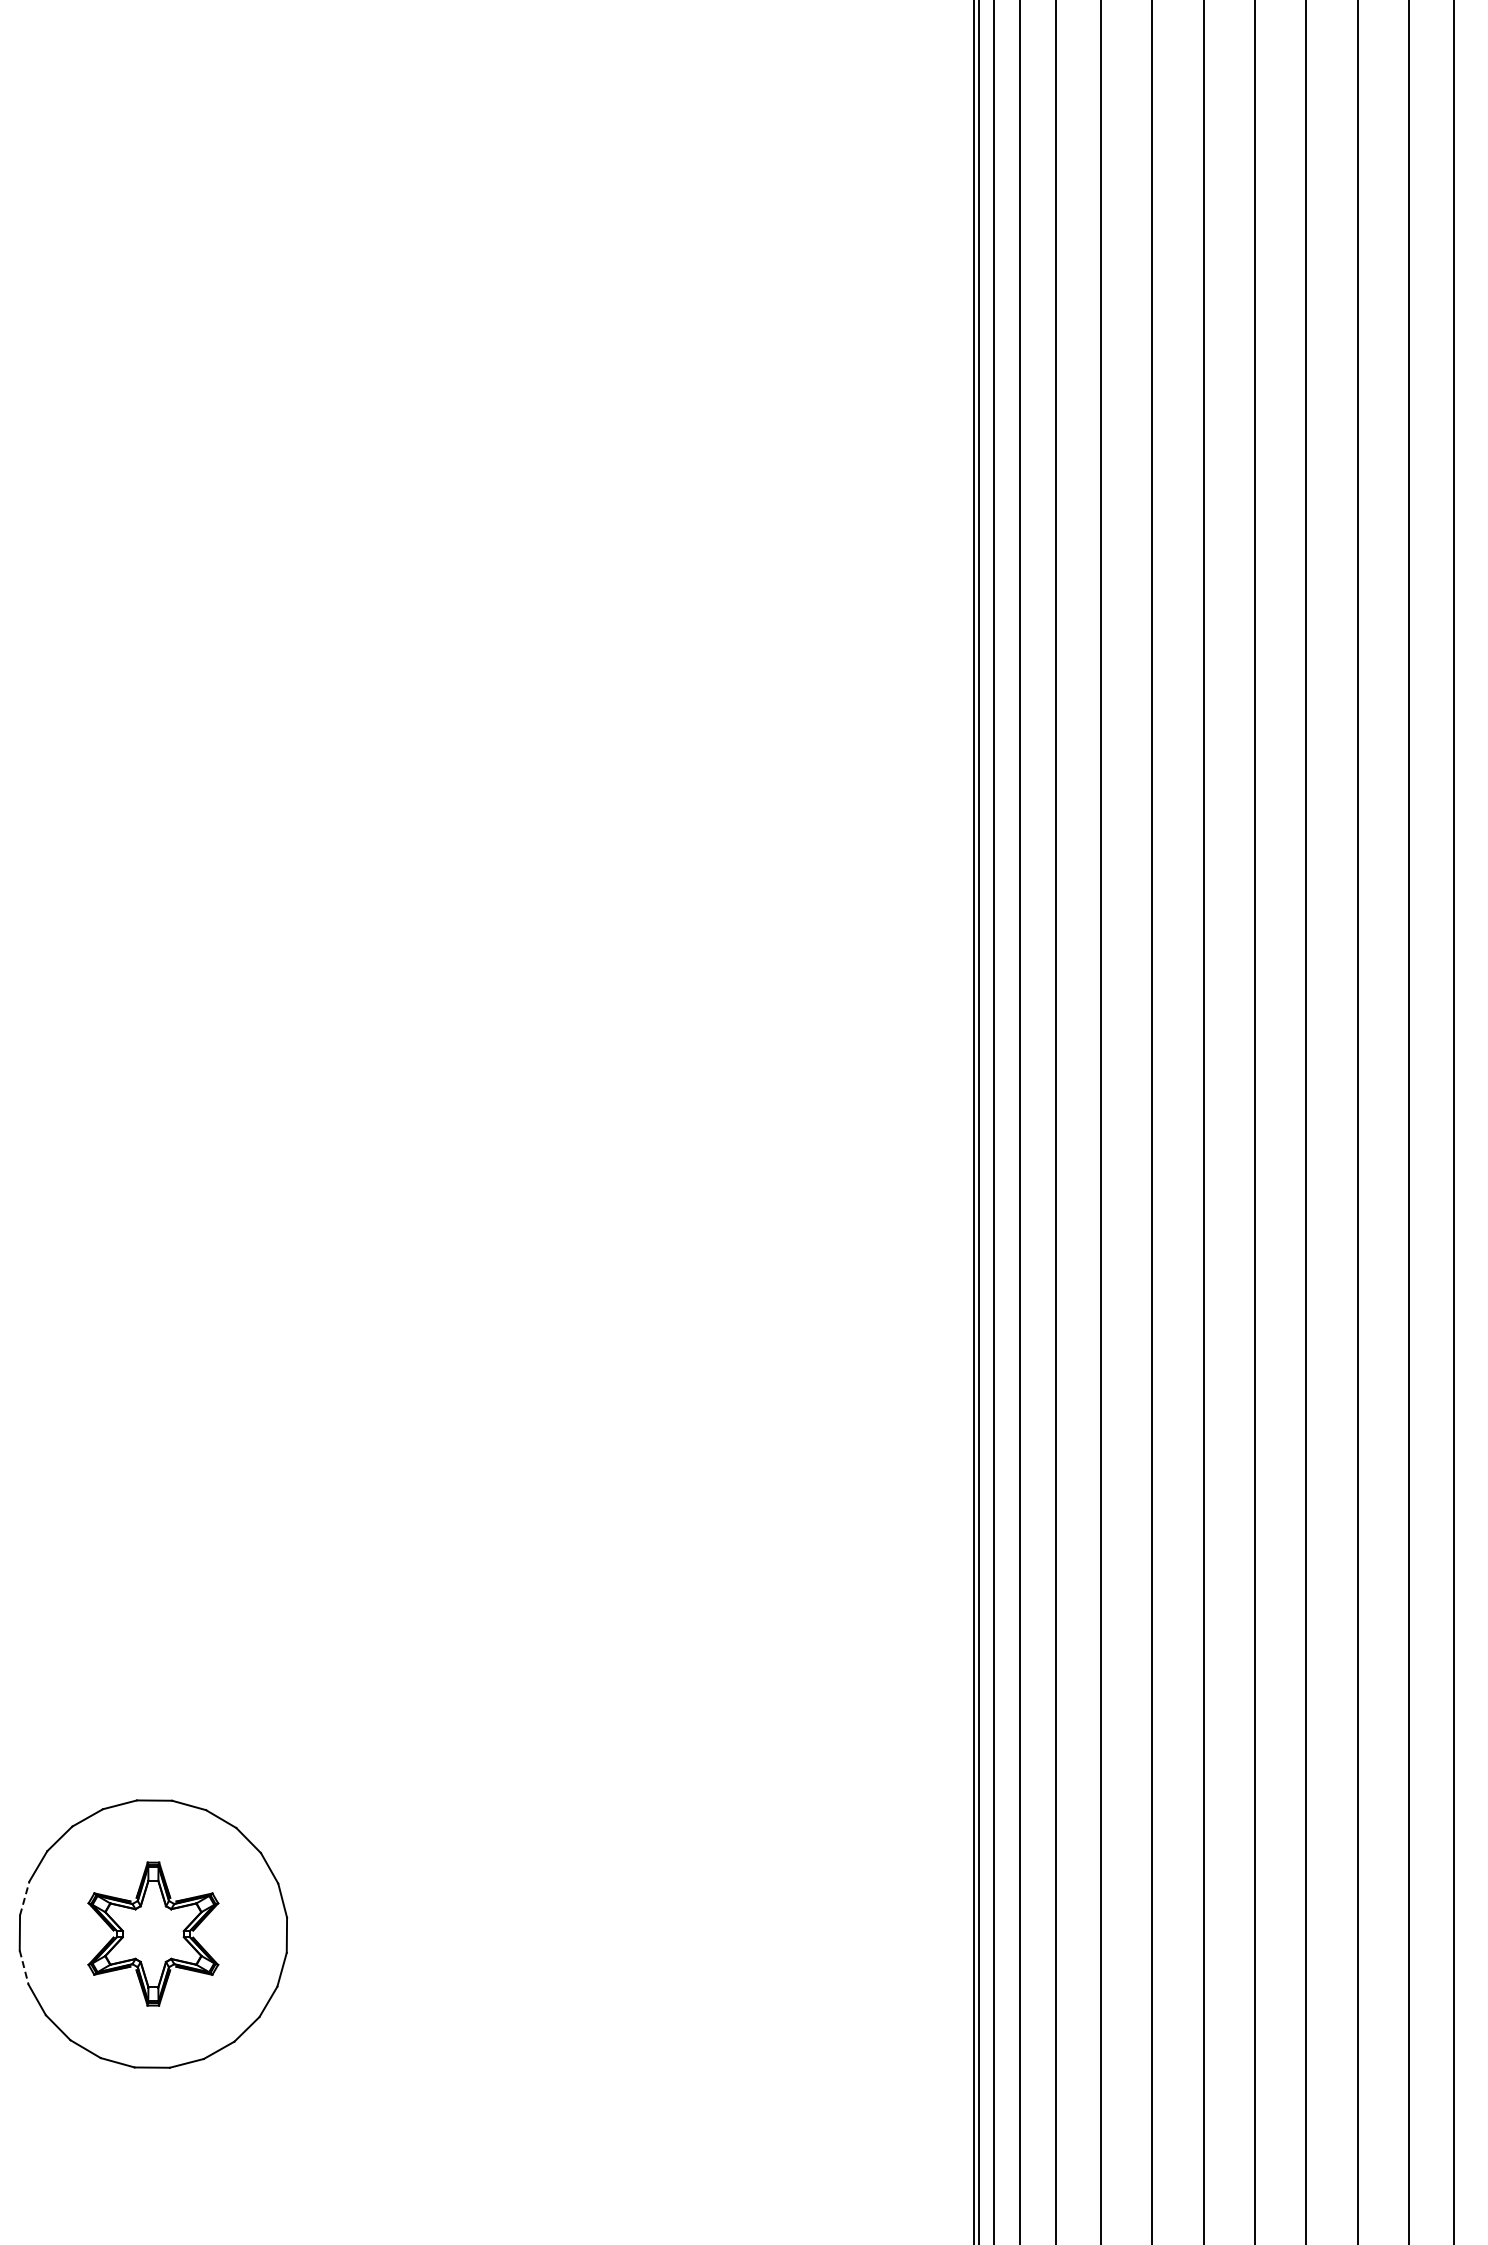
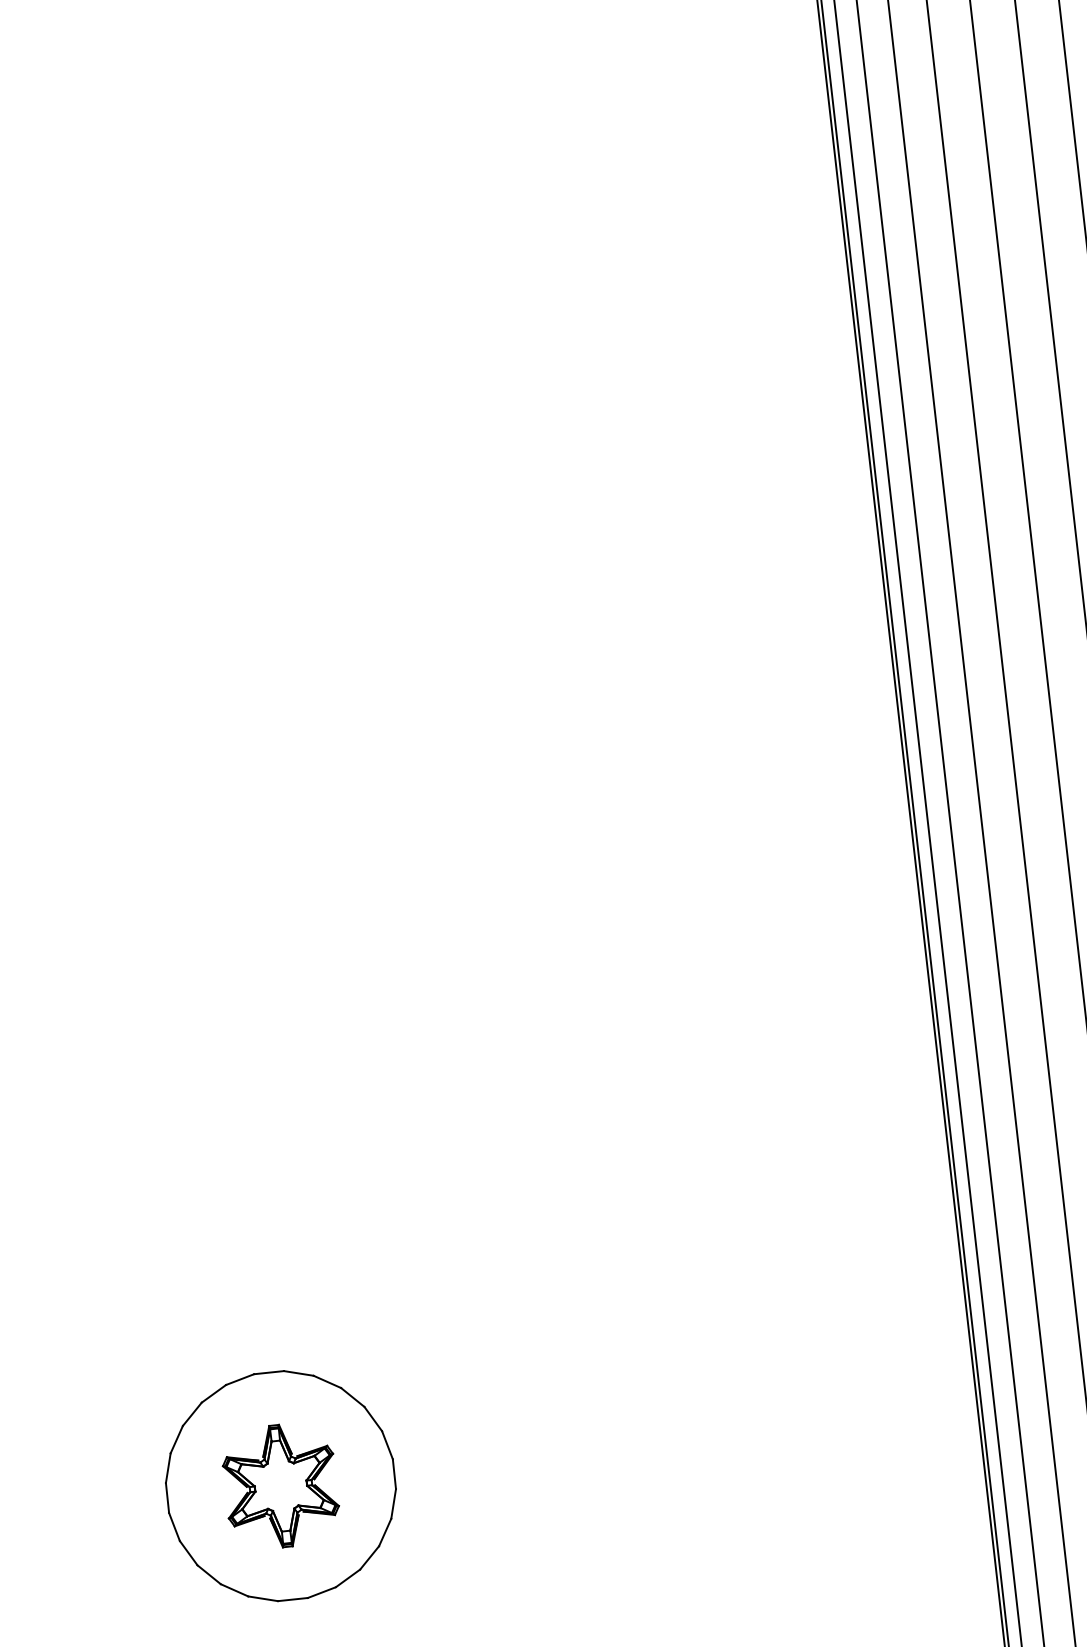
line: (24, 1898) -> (168, 1468), dashed -> solid
line: (24, 1967) -> (174, 1526), dashed -> solid

